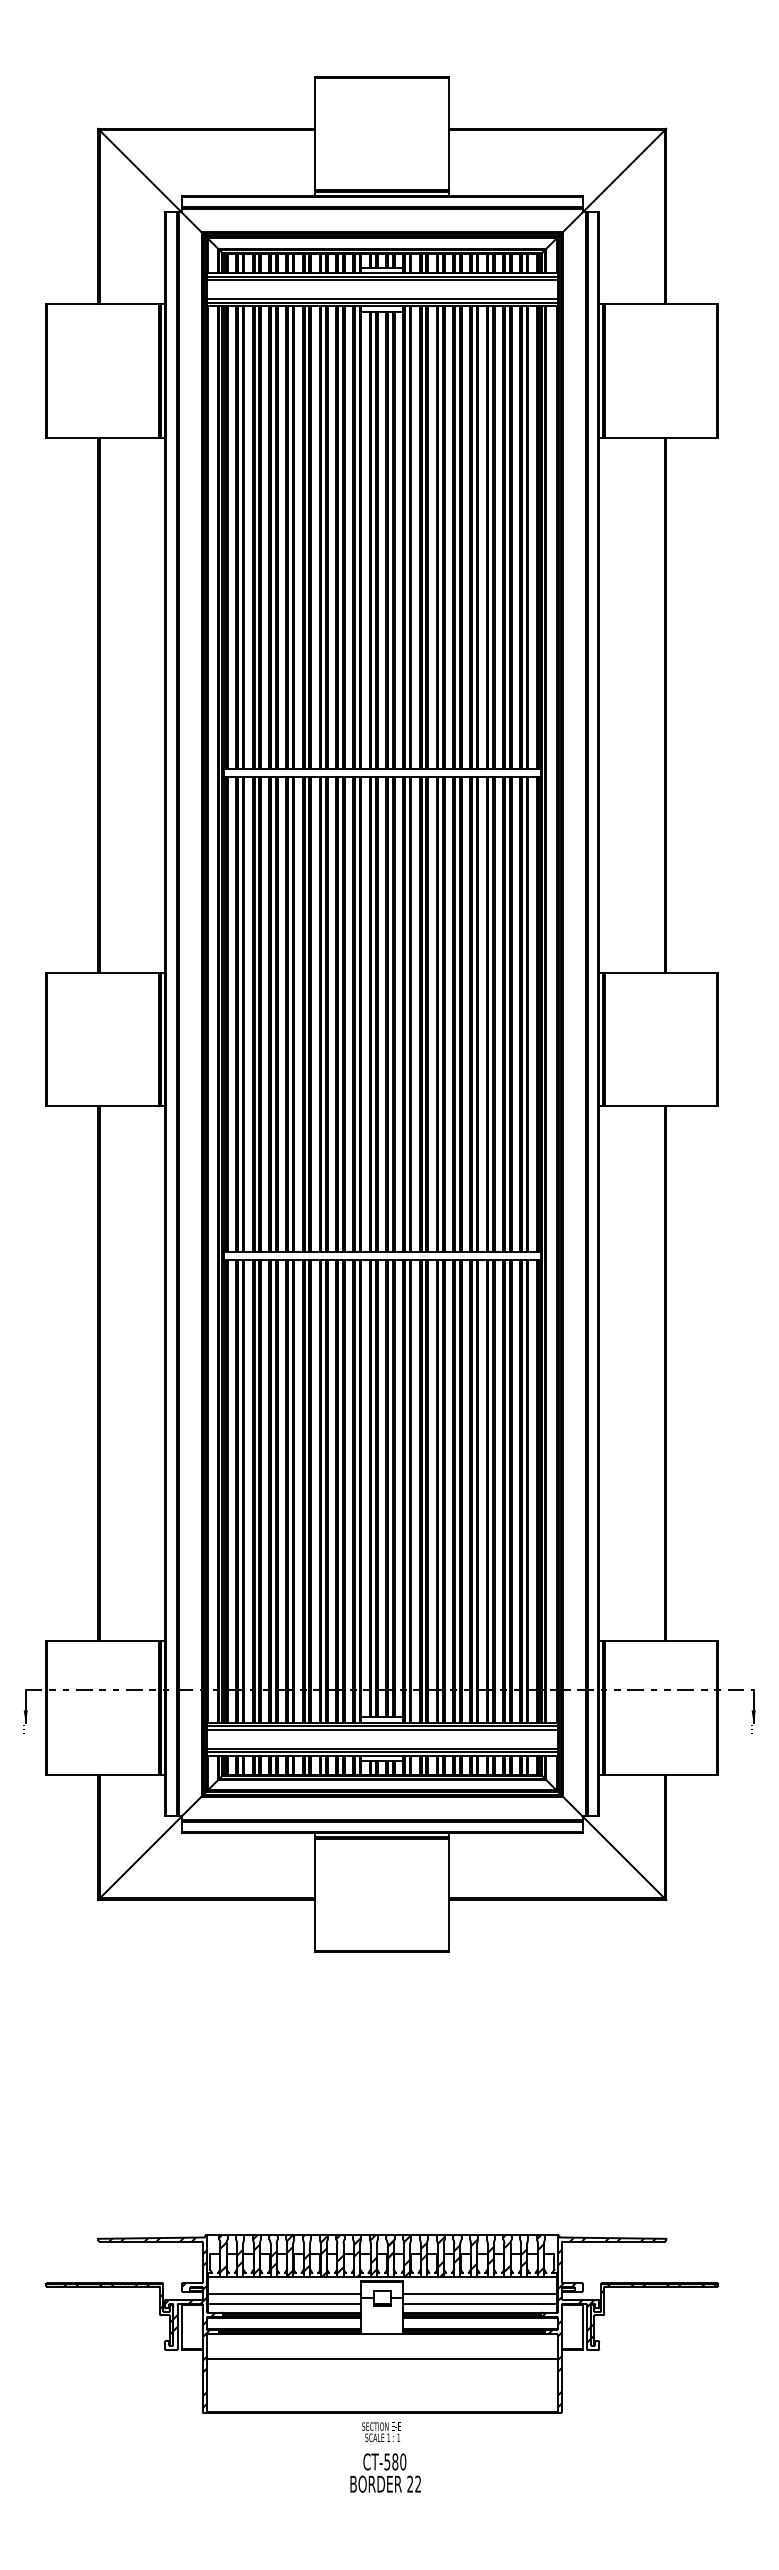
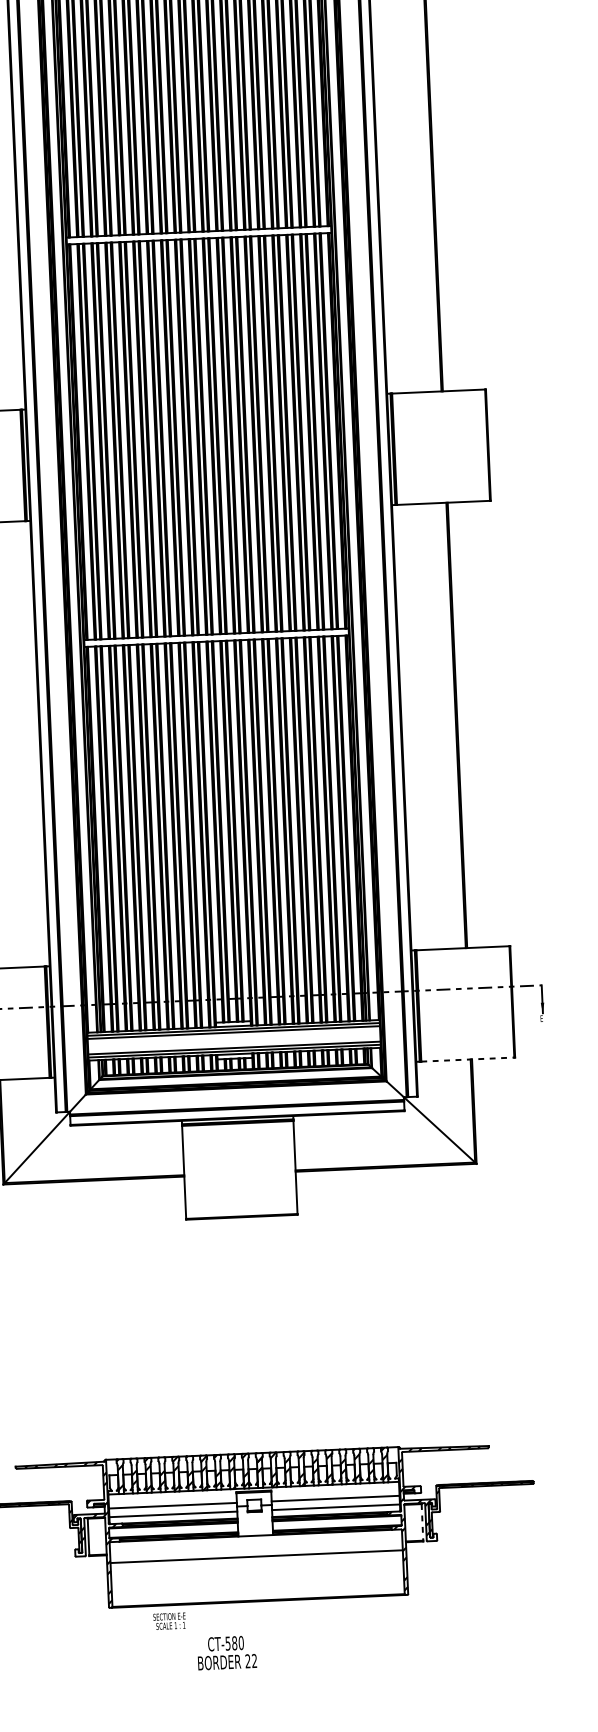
line: (661, 1774) -> (468, 1059), solid -> dashed
line: (582, 2326) -> (422, 1522), solid -> dashed
text: (381, 2431) -> (169, 1620), moved
text: (385, 2472) -> (226, 1652), moved

